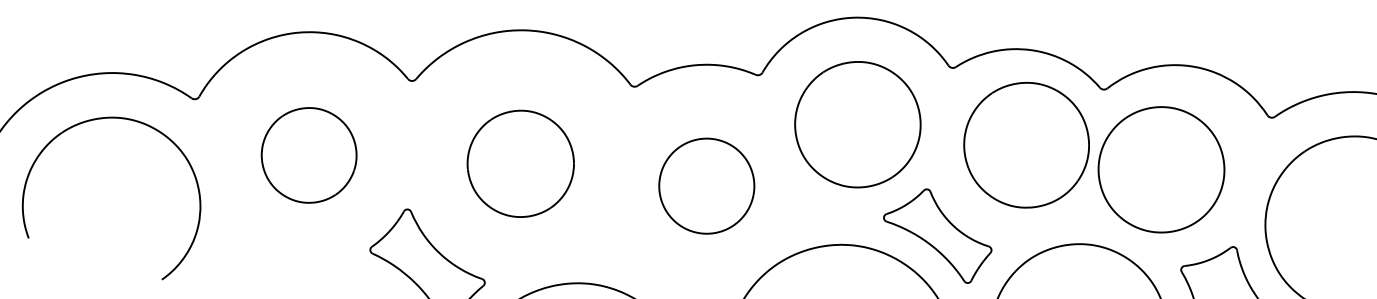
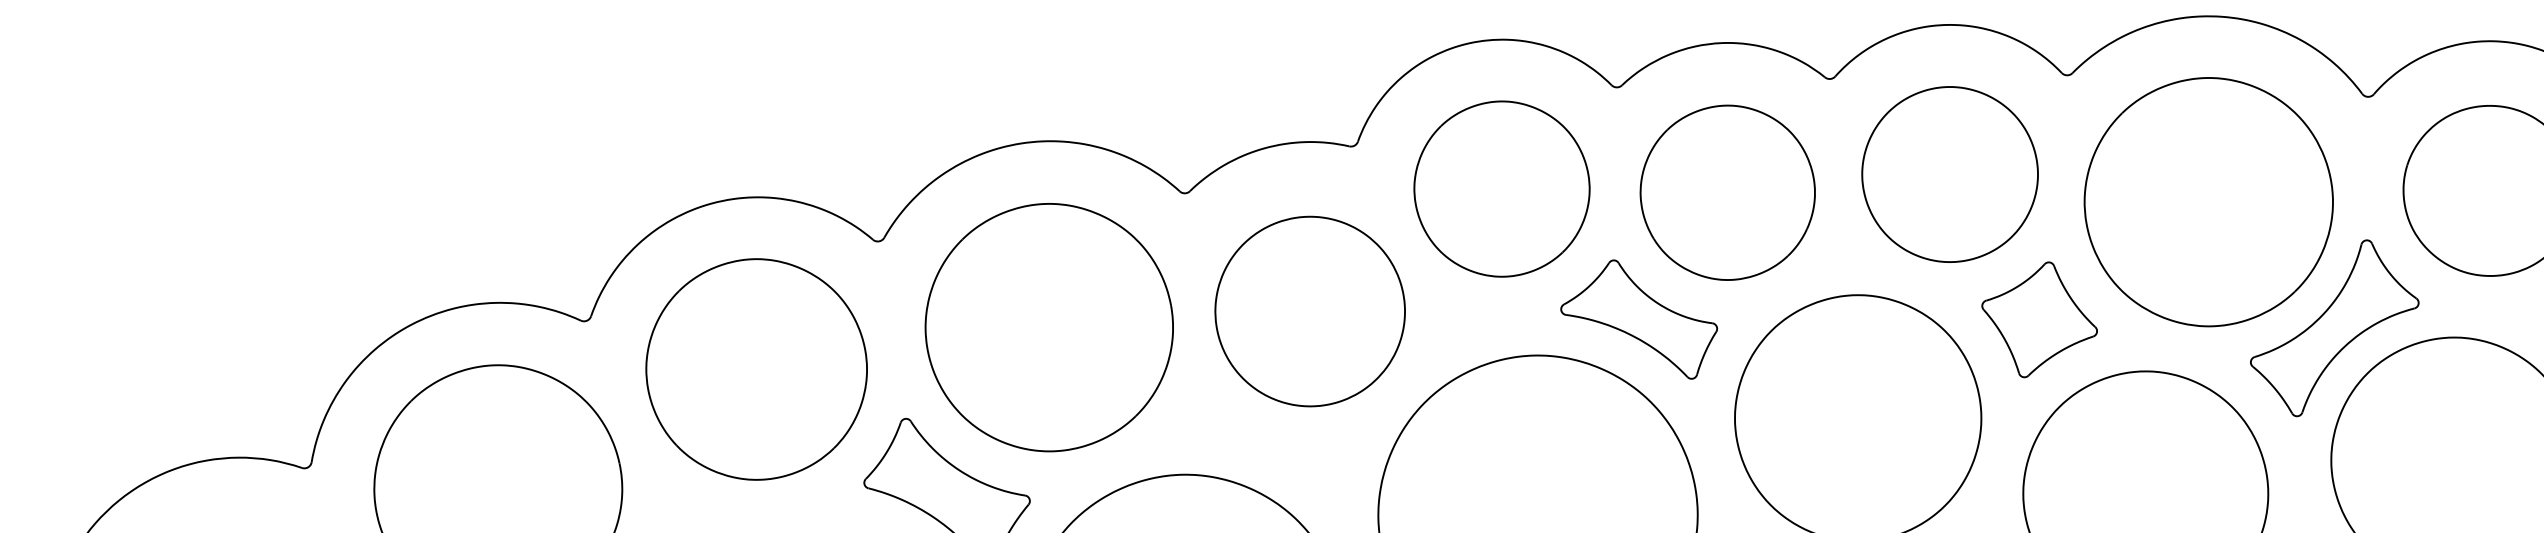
part: (1026, 145) -> (1727, 192), moved
part: (309, 155) -> (756, 369), size x1.67
part: (520, 163) -> (1048, 327), size x1.67
part: (1161, 169) -> (1949, 174), moved
part: (706, 186) -> (1309, 311), size x1.43

